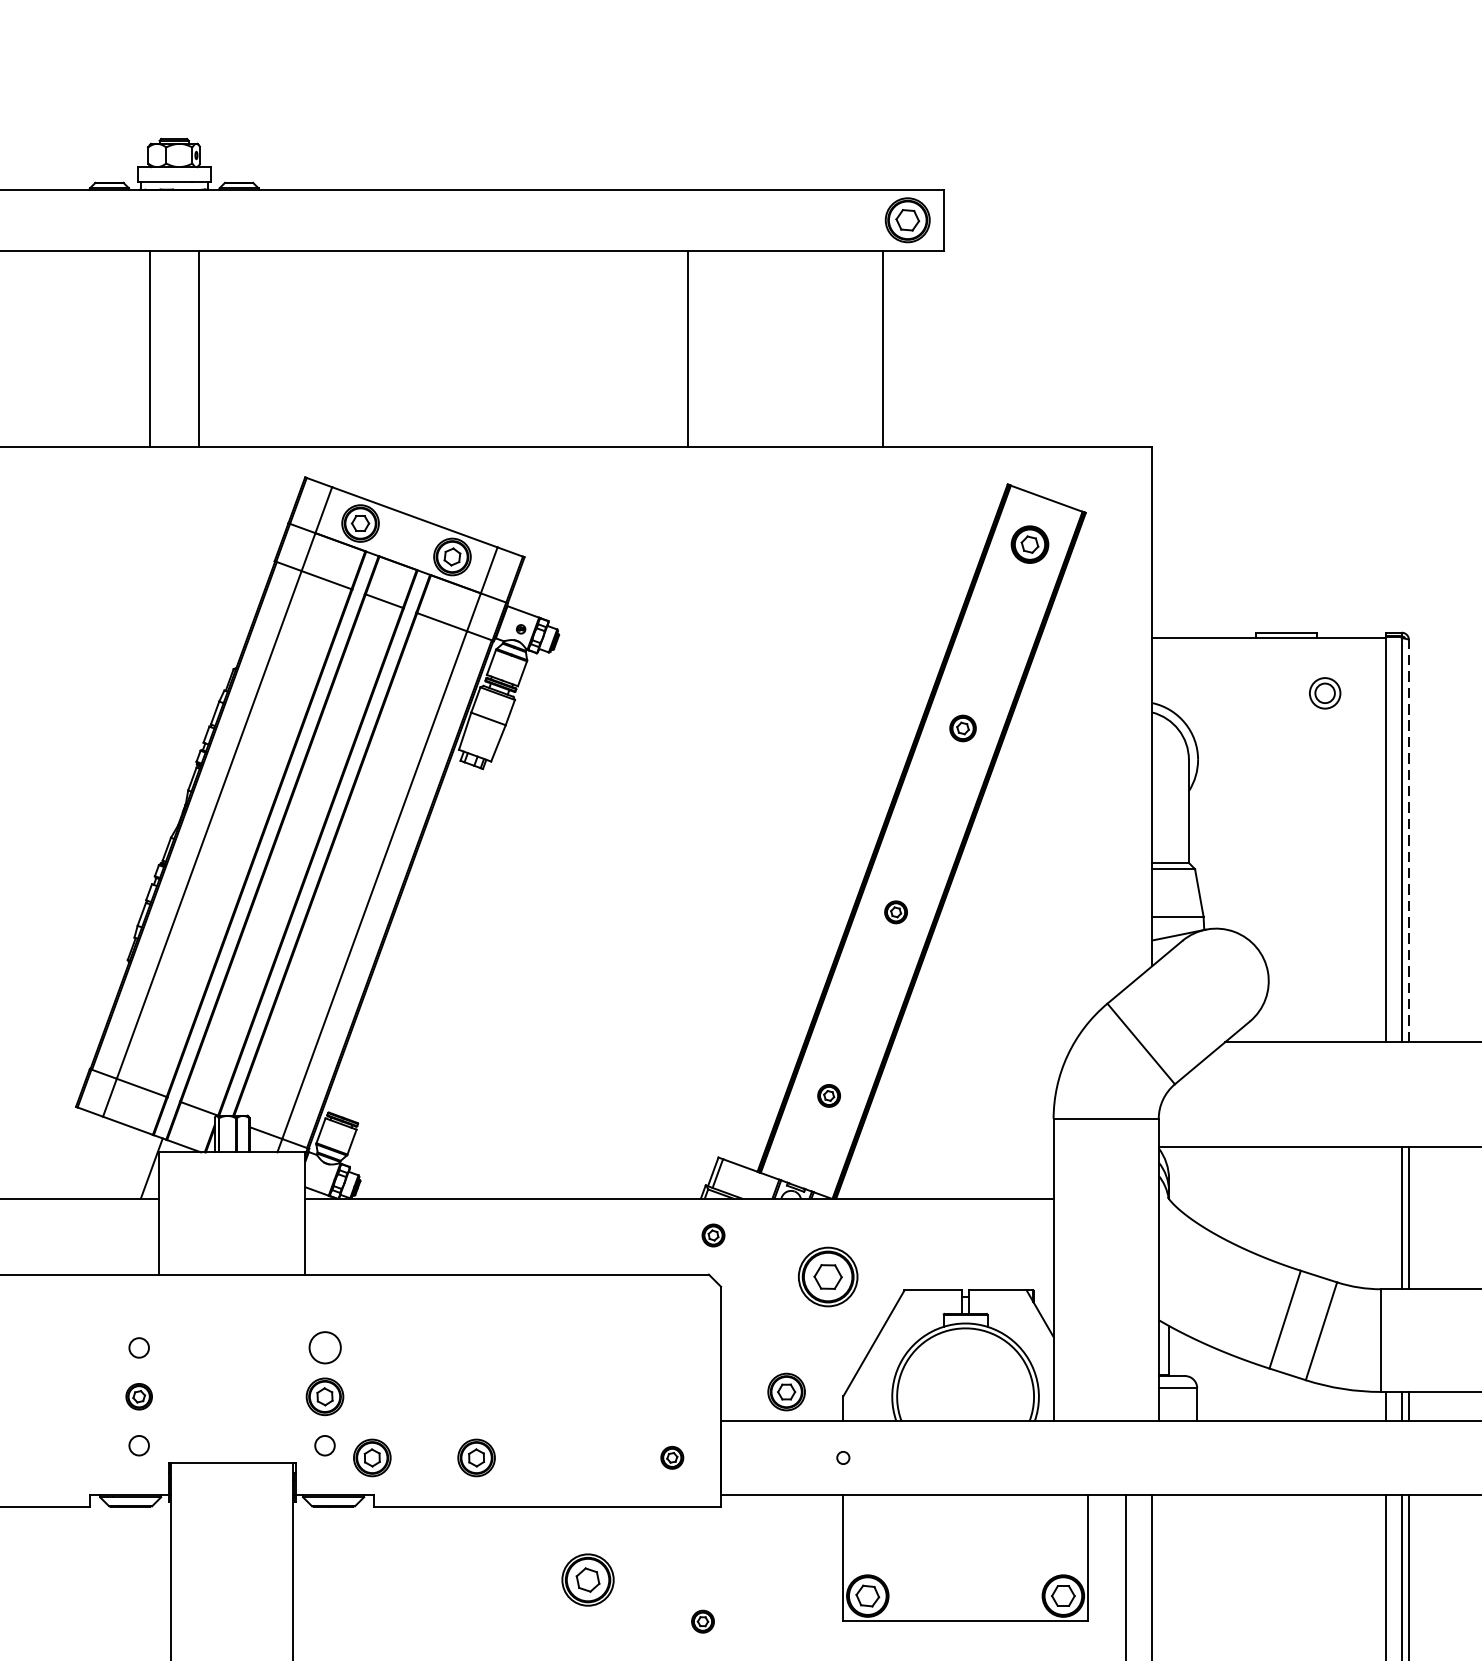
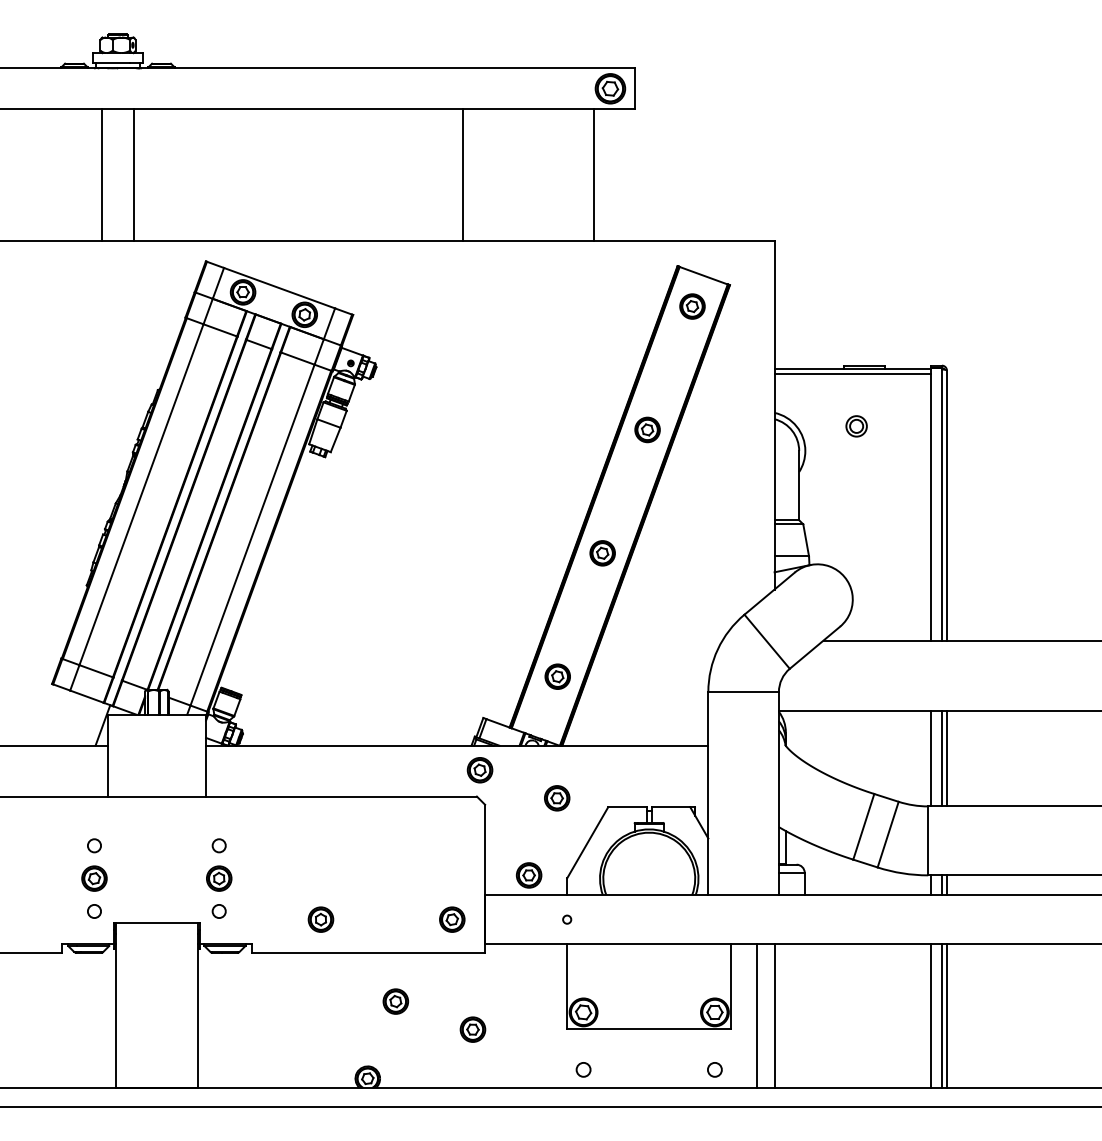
line: (1268, 644) -> (852, 373), added
part: (1324, 693) -> (856, 426), moved
part: (962, 727) -> (647, 429), size x1.43
line: (1408, 841) -> (946, 505), dashed -> solid
part: (895, 912) -> (602, 553), size x1.67
part: (828, 1095) -> (557, 676), size x1.67
line: (1386, 1217) -> (931, 758), added
part: (712, 1235) -> (479, 770), size x1.67
part: (828, 1277) -> (557, 798), size x0.62
circle: (323, 1347) -> (218, 845), size x0.62
part: (139, 1396) -> (94, 878), size x1.43
part: (371, 1457) -> (250, 919), removed
part: (672, 1457) -> (452, 919), size x1.67
part: (587, 1579) -> (395, 1001), size x0.71
part: (702, 1621) -> (472, 1029), size x1.67

